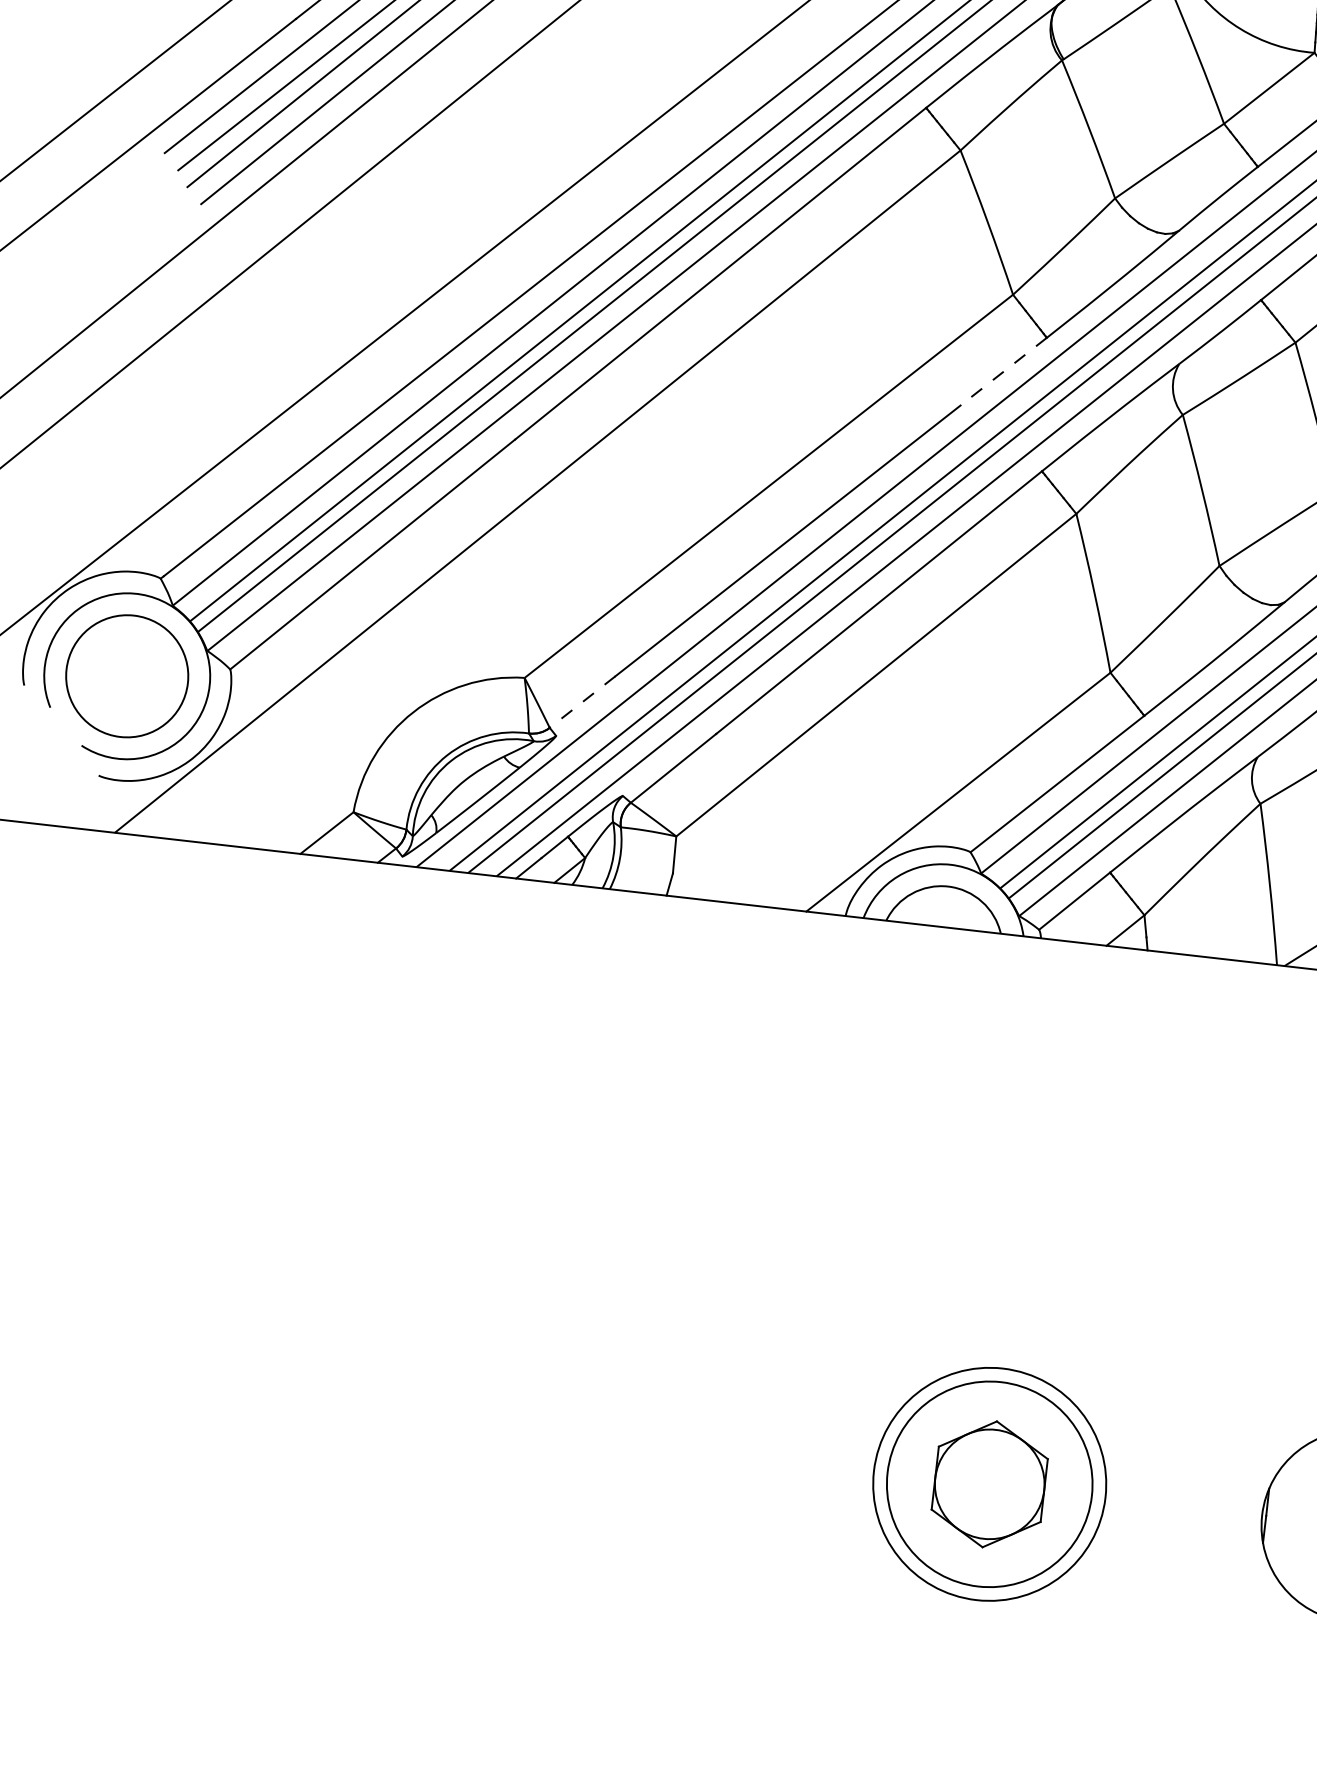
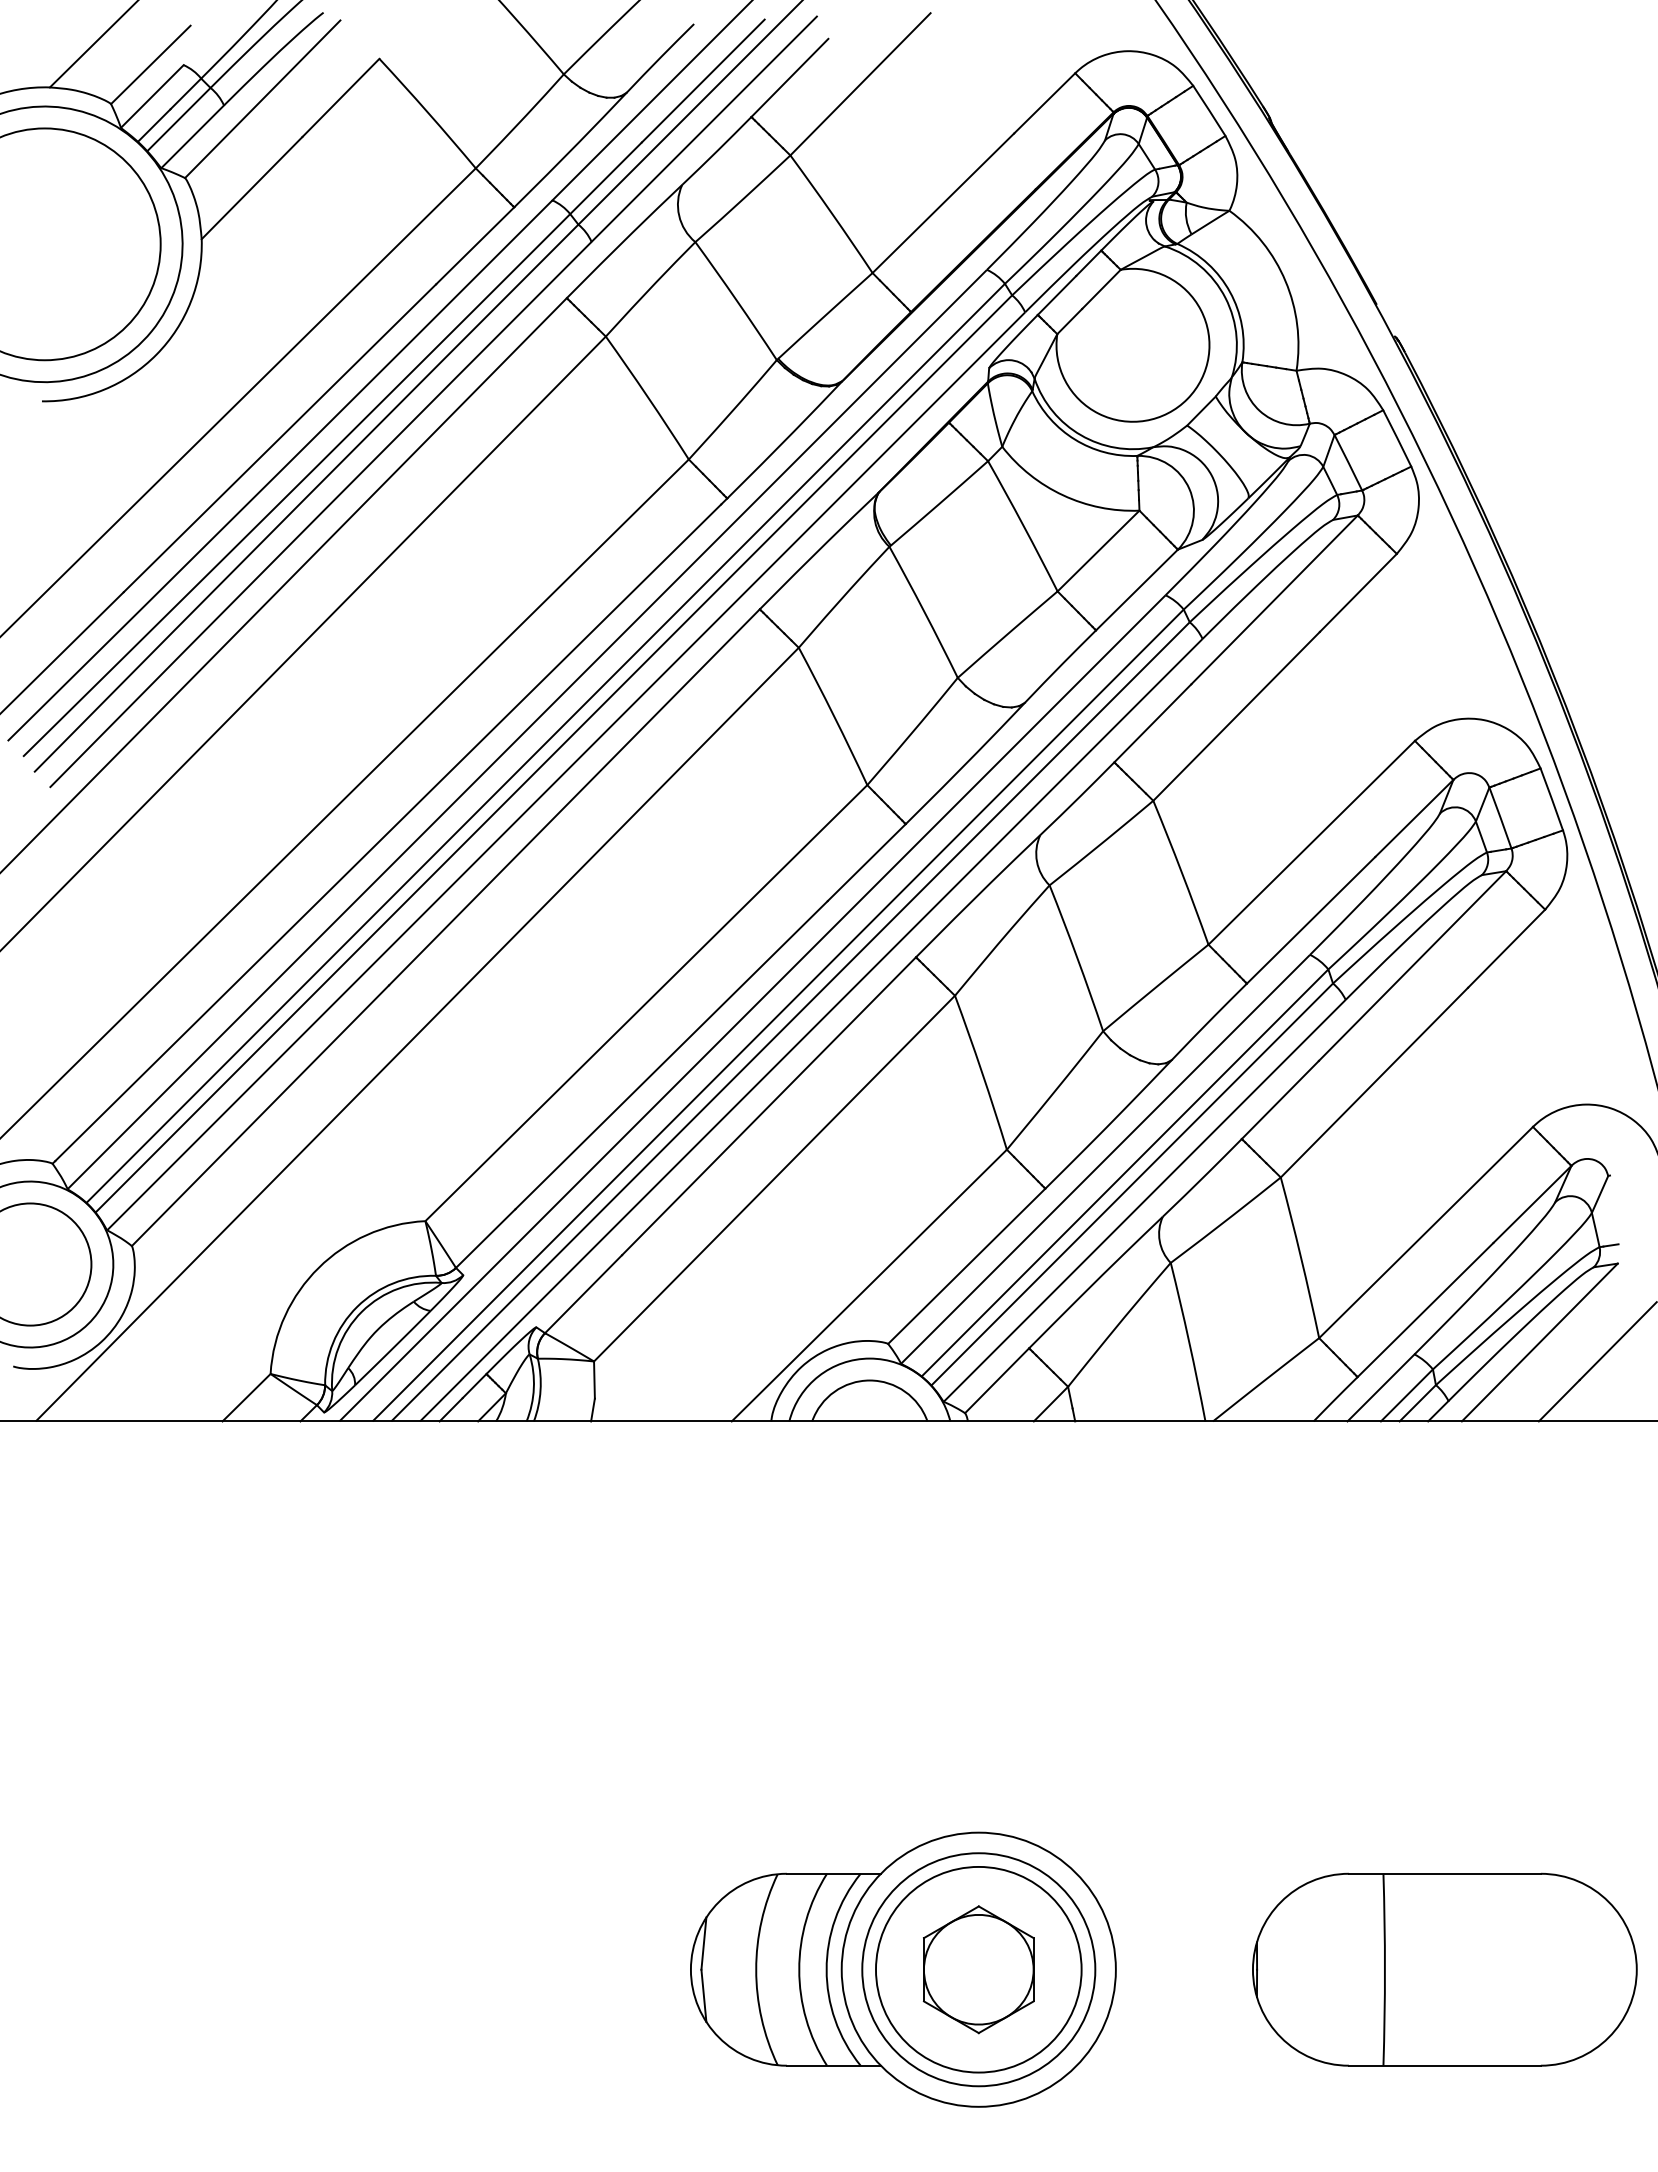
line: (1003, 371) -> (866, 862), dashed -> solid
line: (582, 701) -> (485, 1238), dashed -> solid
part: (914, 1475) -> (903, 1969), added

